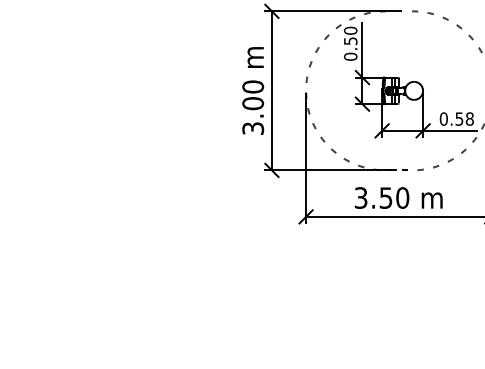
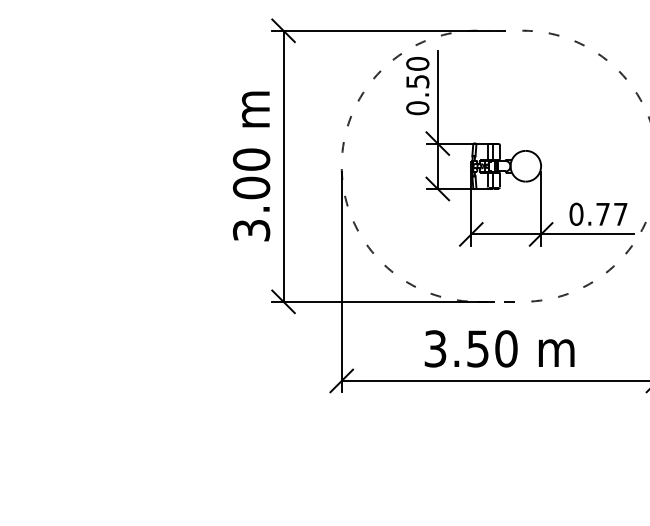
text: (464, 118) -> (611, 213), 0.58 -> 0.77

